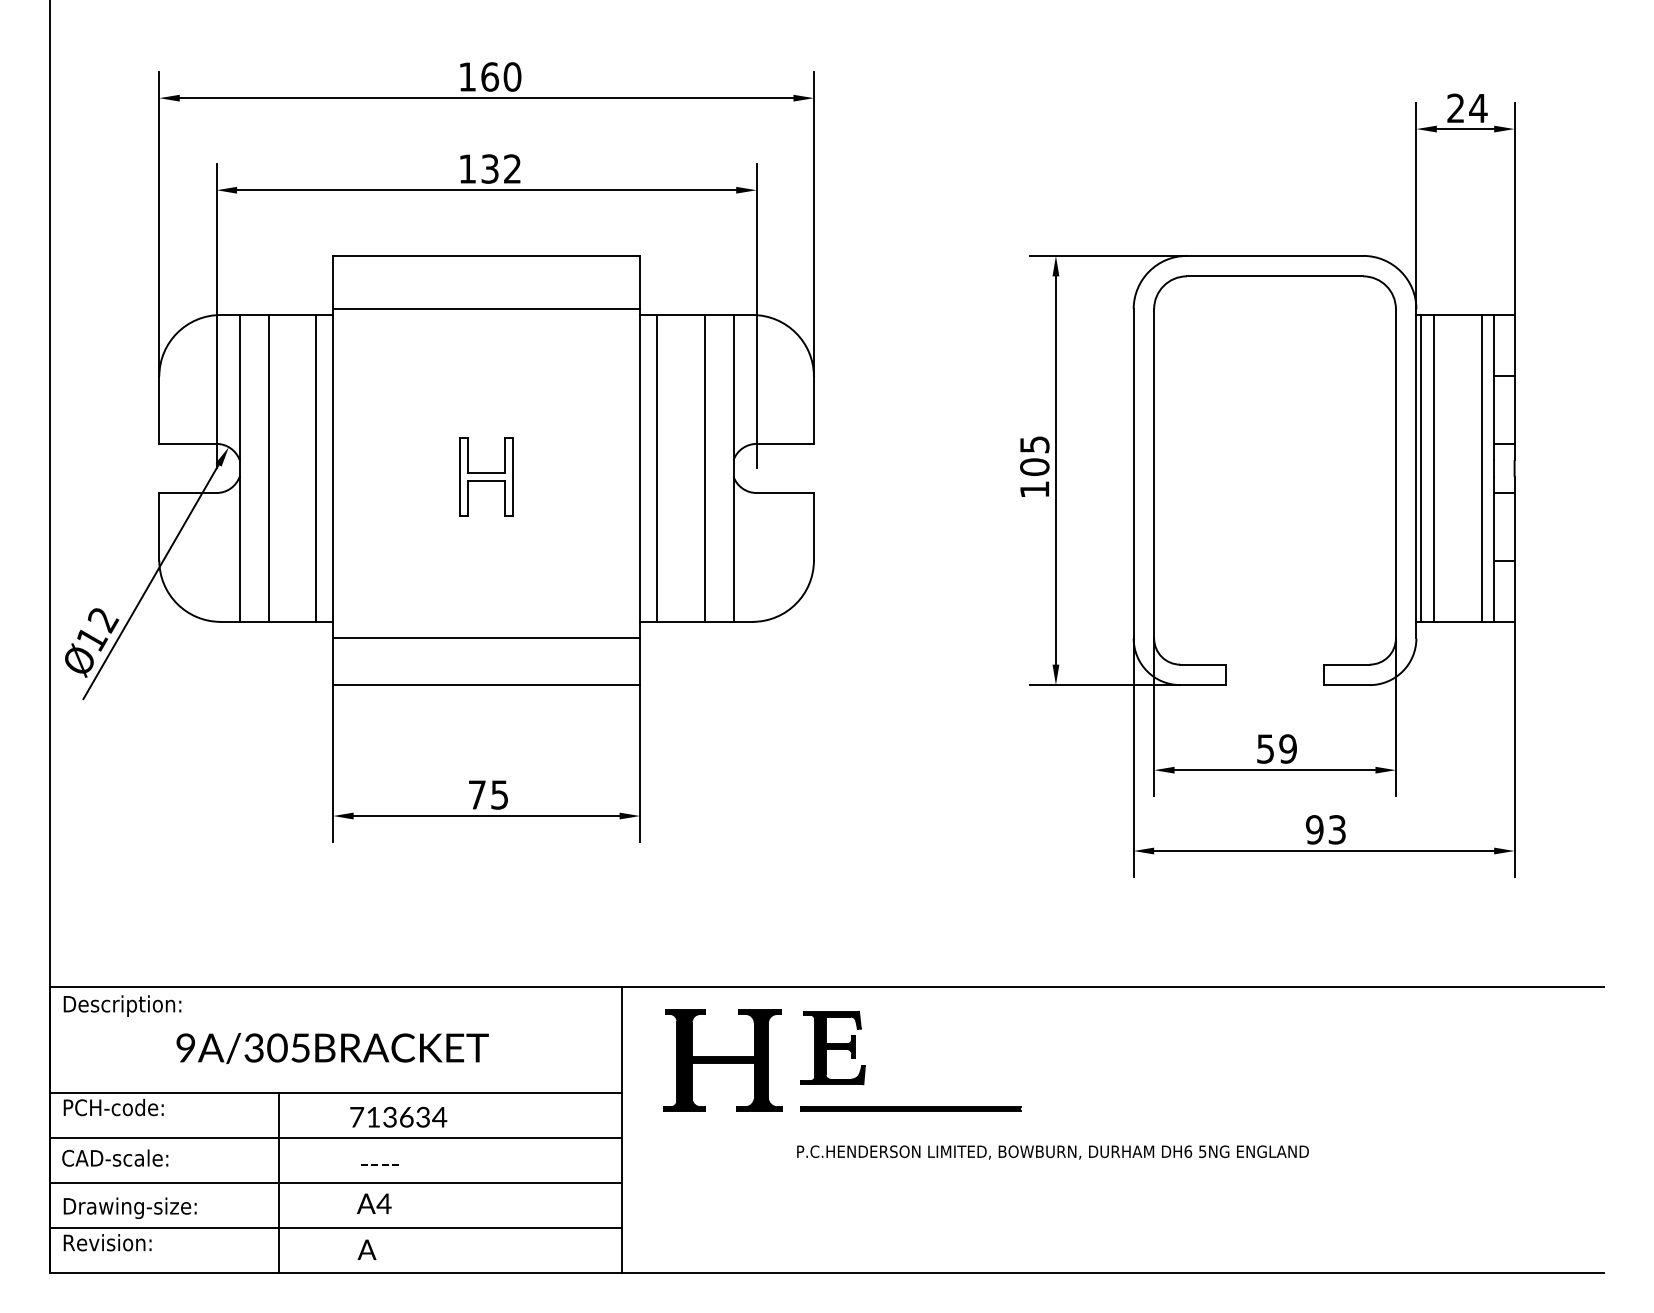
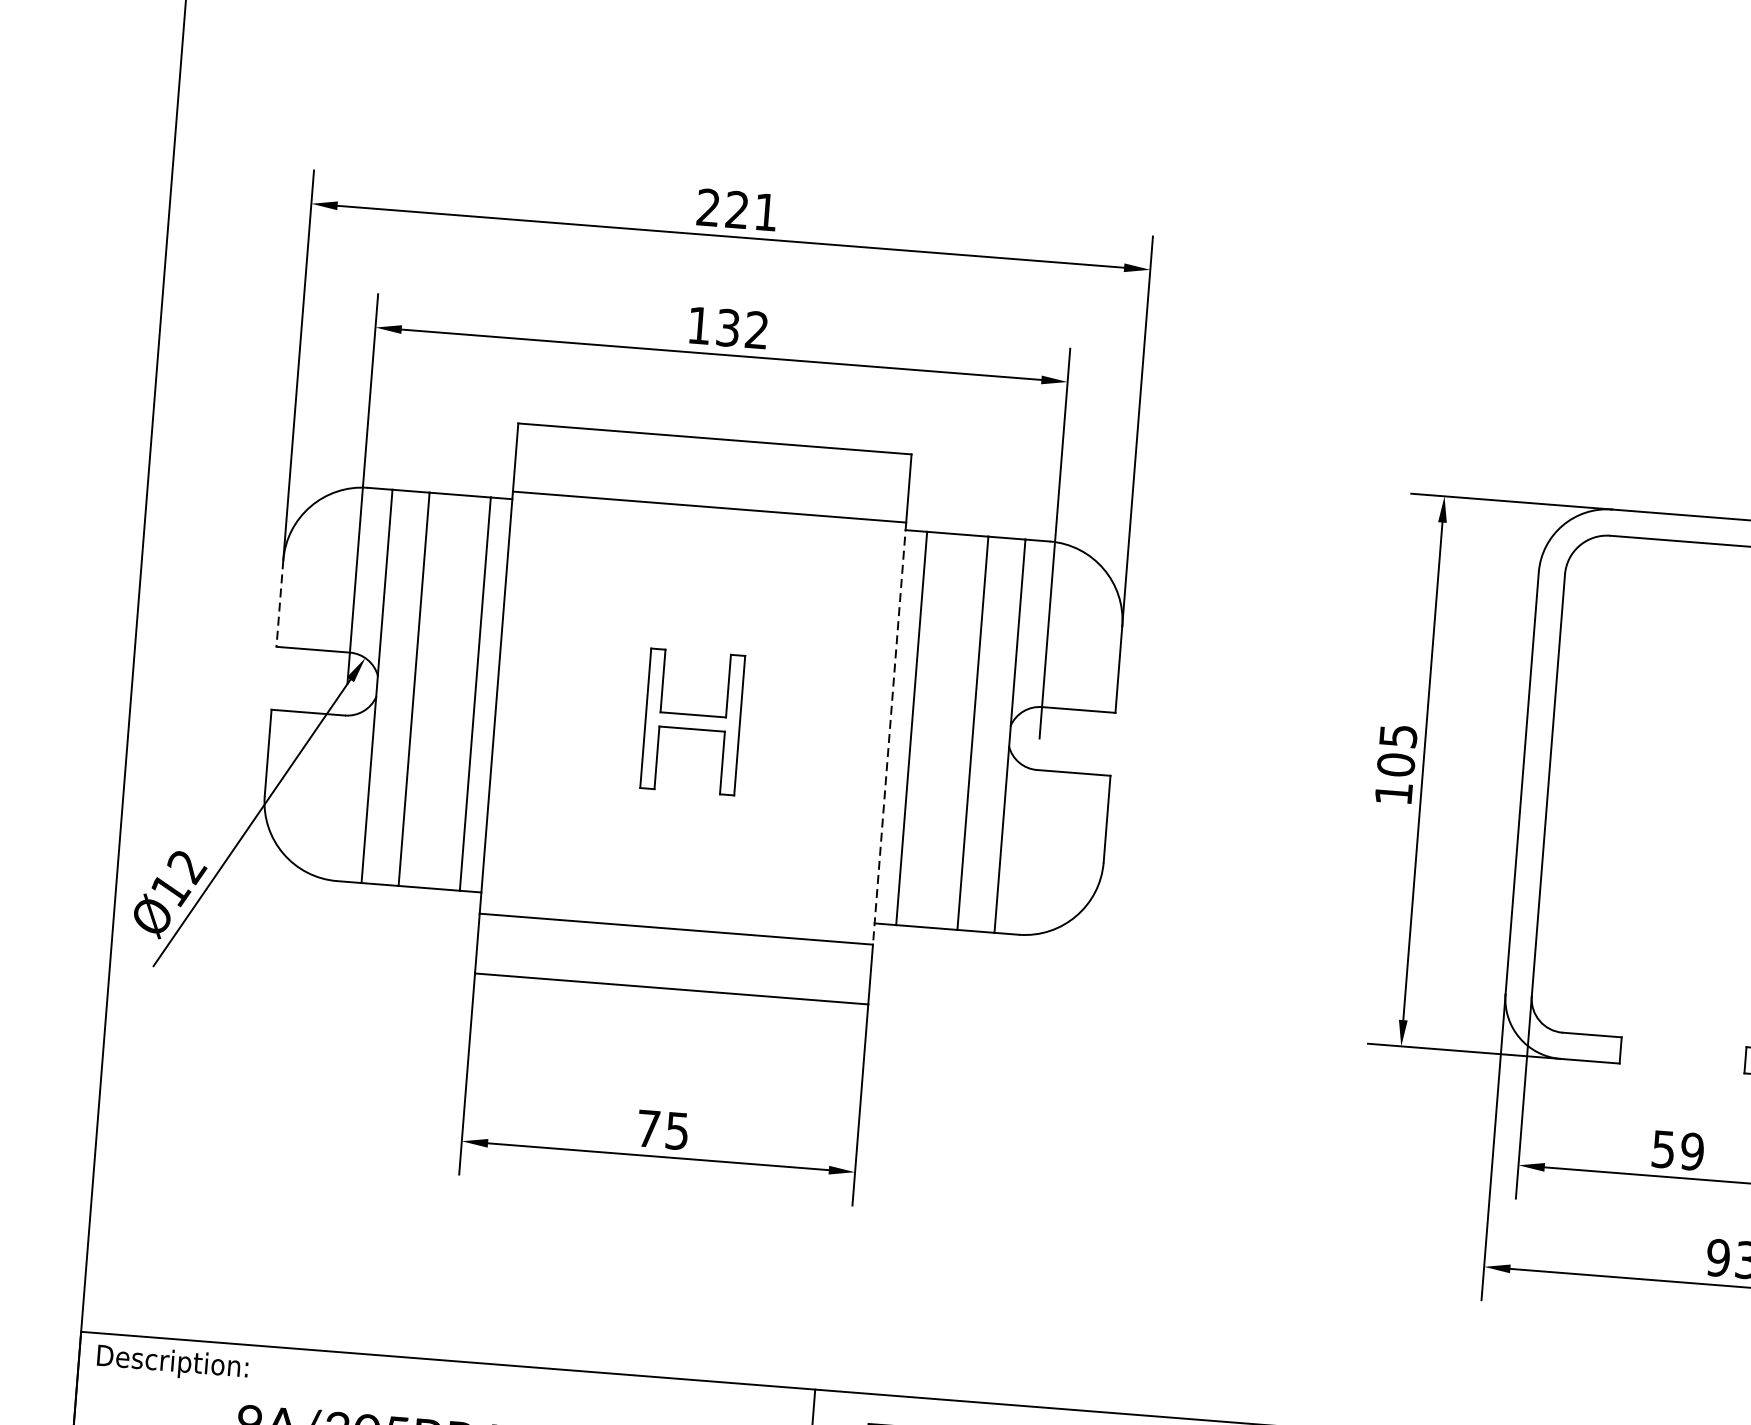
text: (490, 76) -> (737, 209), 160 -> 221
line: (159, 410) -> (280, 604), solid -> dashed
line: (640, 473) -> (890, 733), solid -> dashed
part: (486, 476) -> (692, 721), size x1.4

